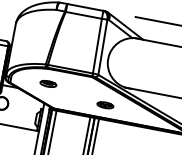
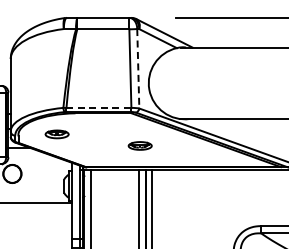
line: (103, 47) -> (138, 68), solid -> dashed
line: (70, 68) -> (99, 107), solid -> dashed
part: (47, 83) -> (56, 134), moved
part: (104, 104) -> (139, 145), moved

